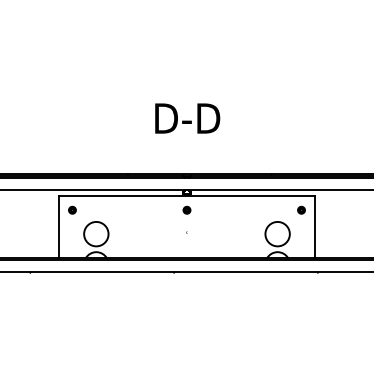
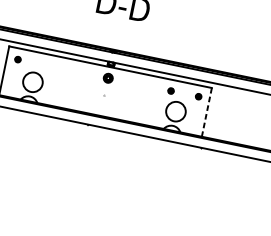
part: (186, 209) -> (108, 77), size x1.6
part: (266, 209) -> (171, 90), added
line: (315, 227) -> (206, 112), solid -> dashed

